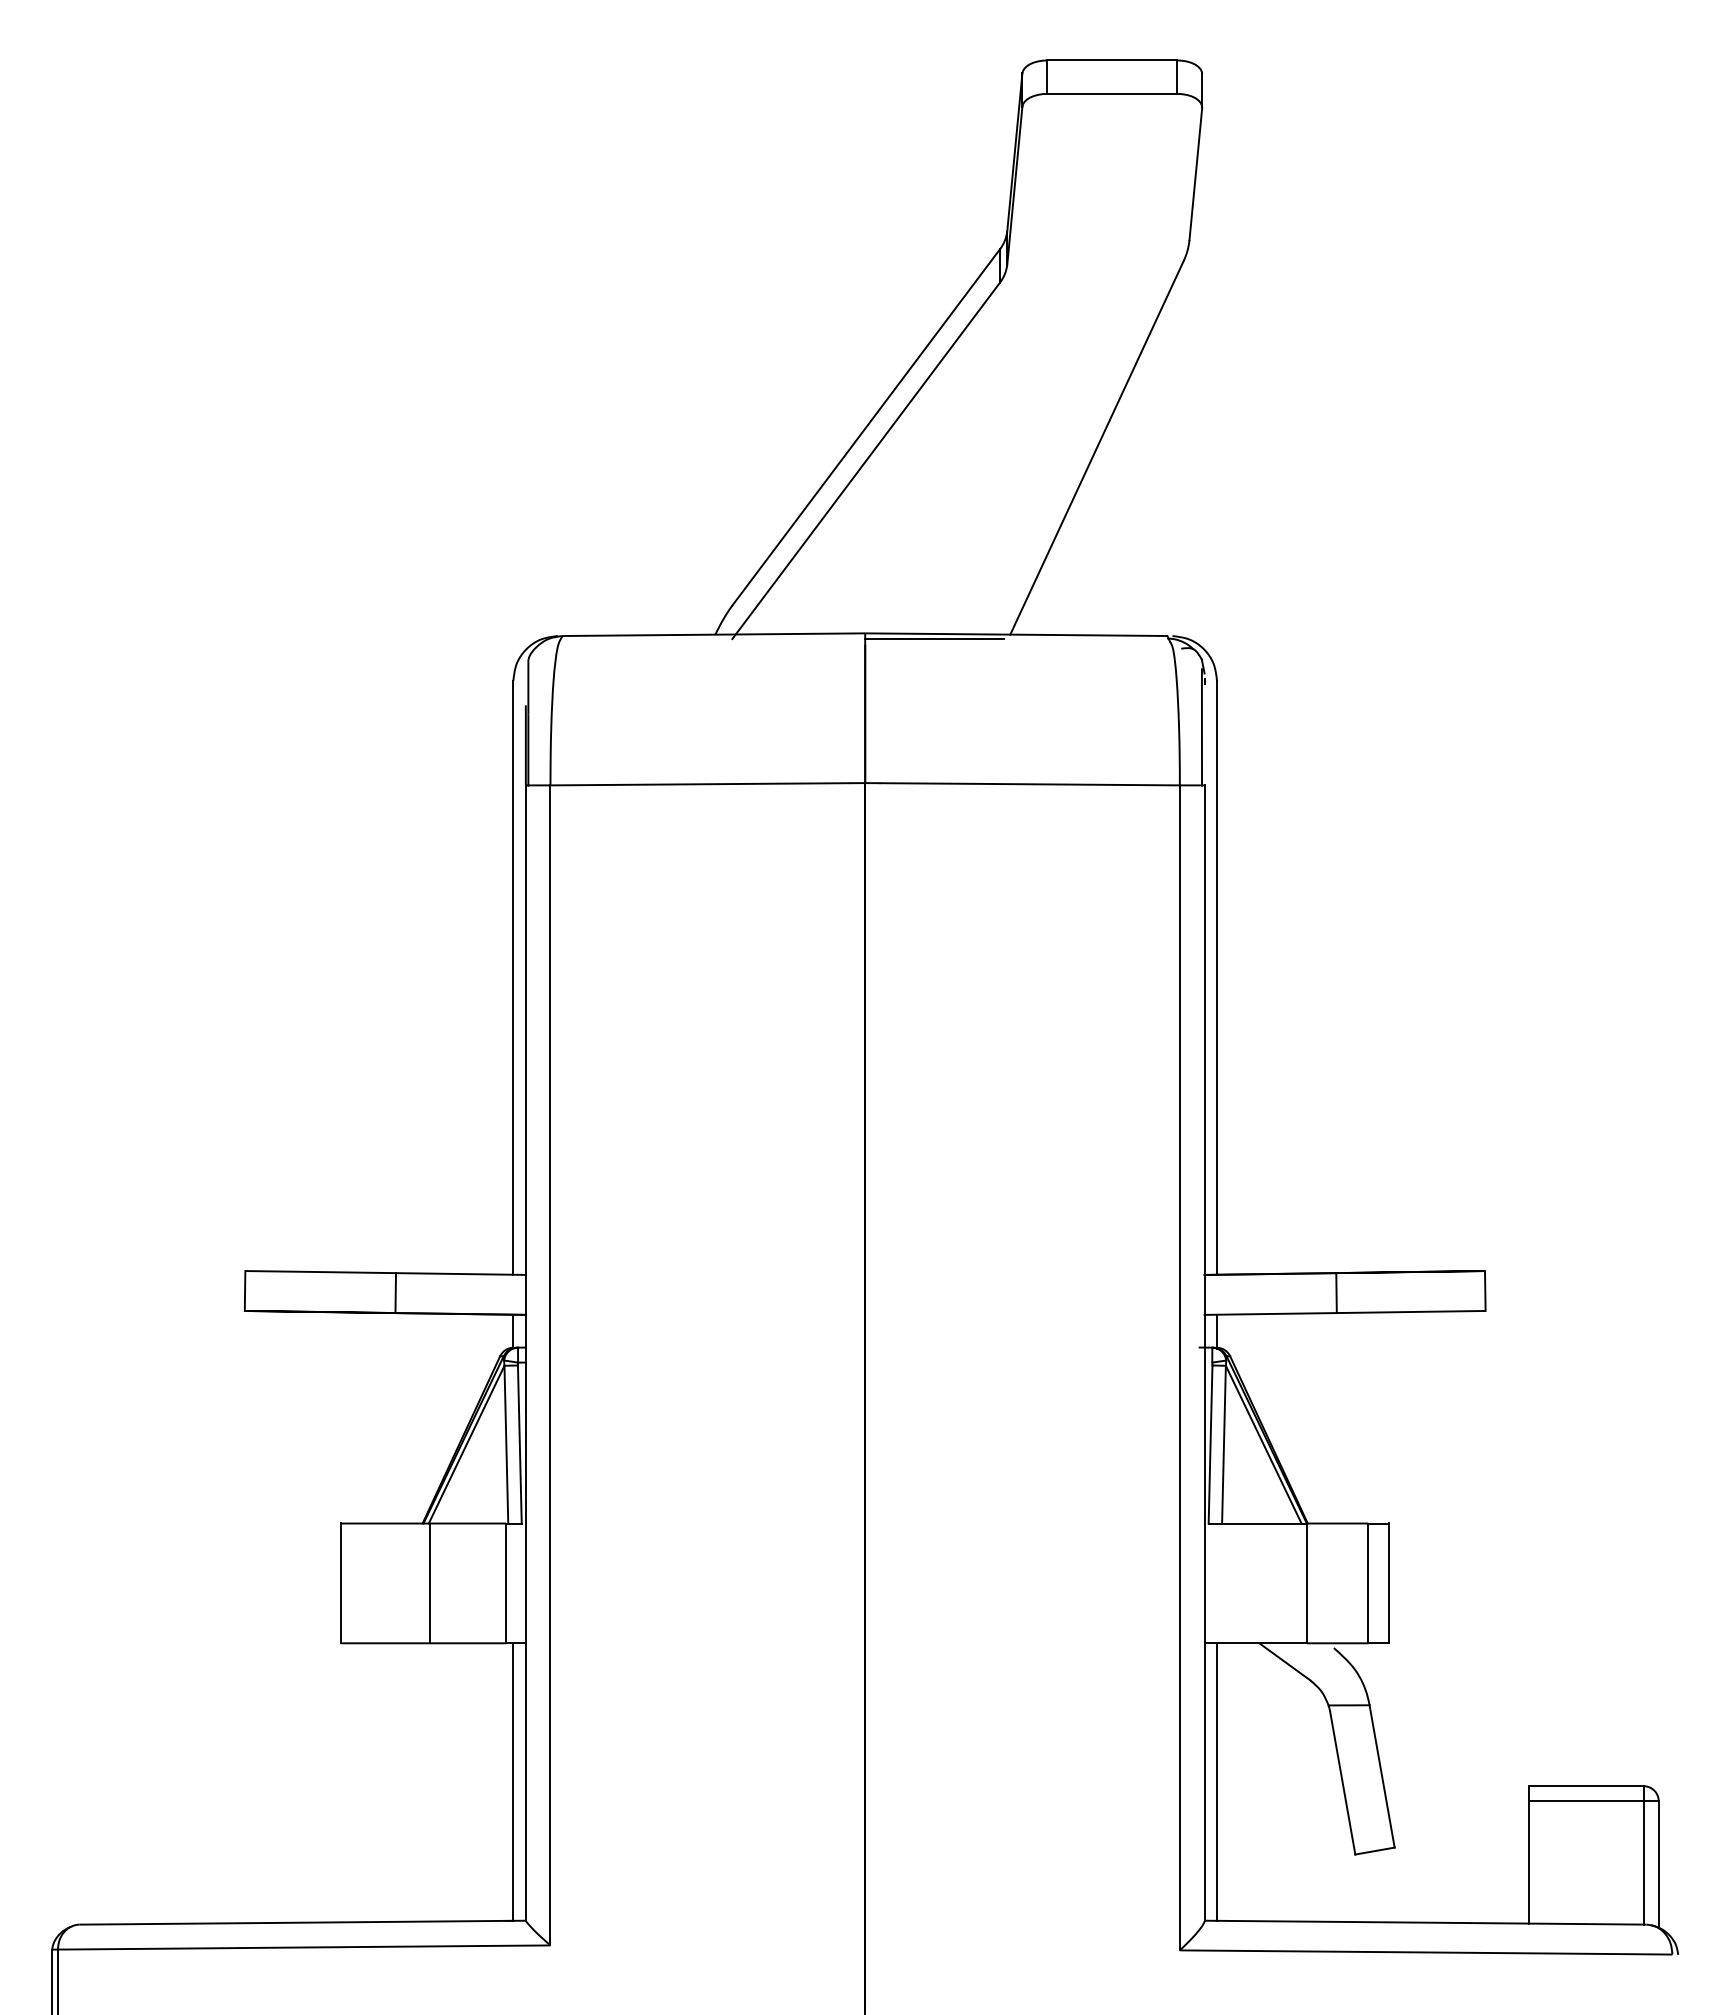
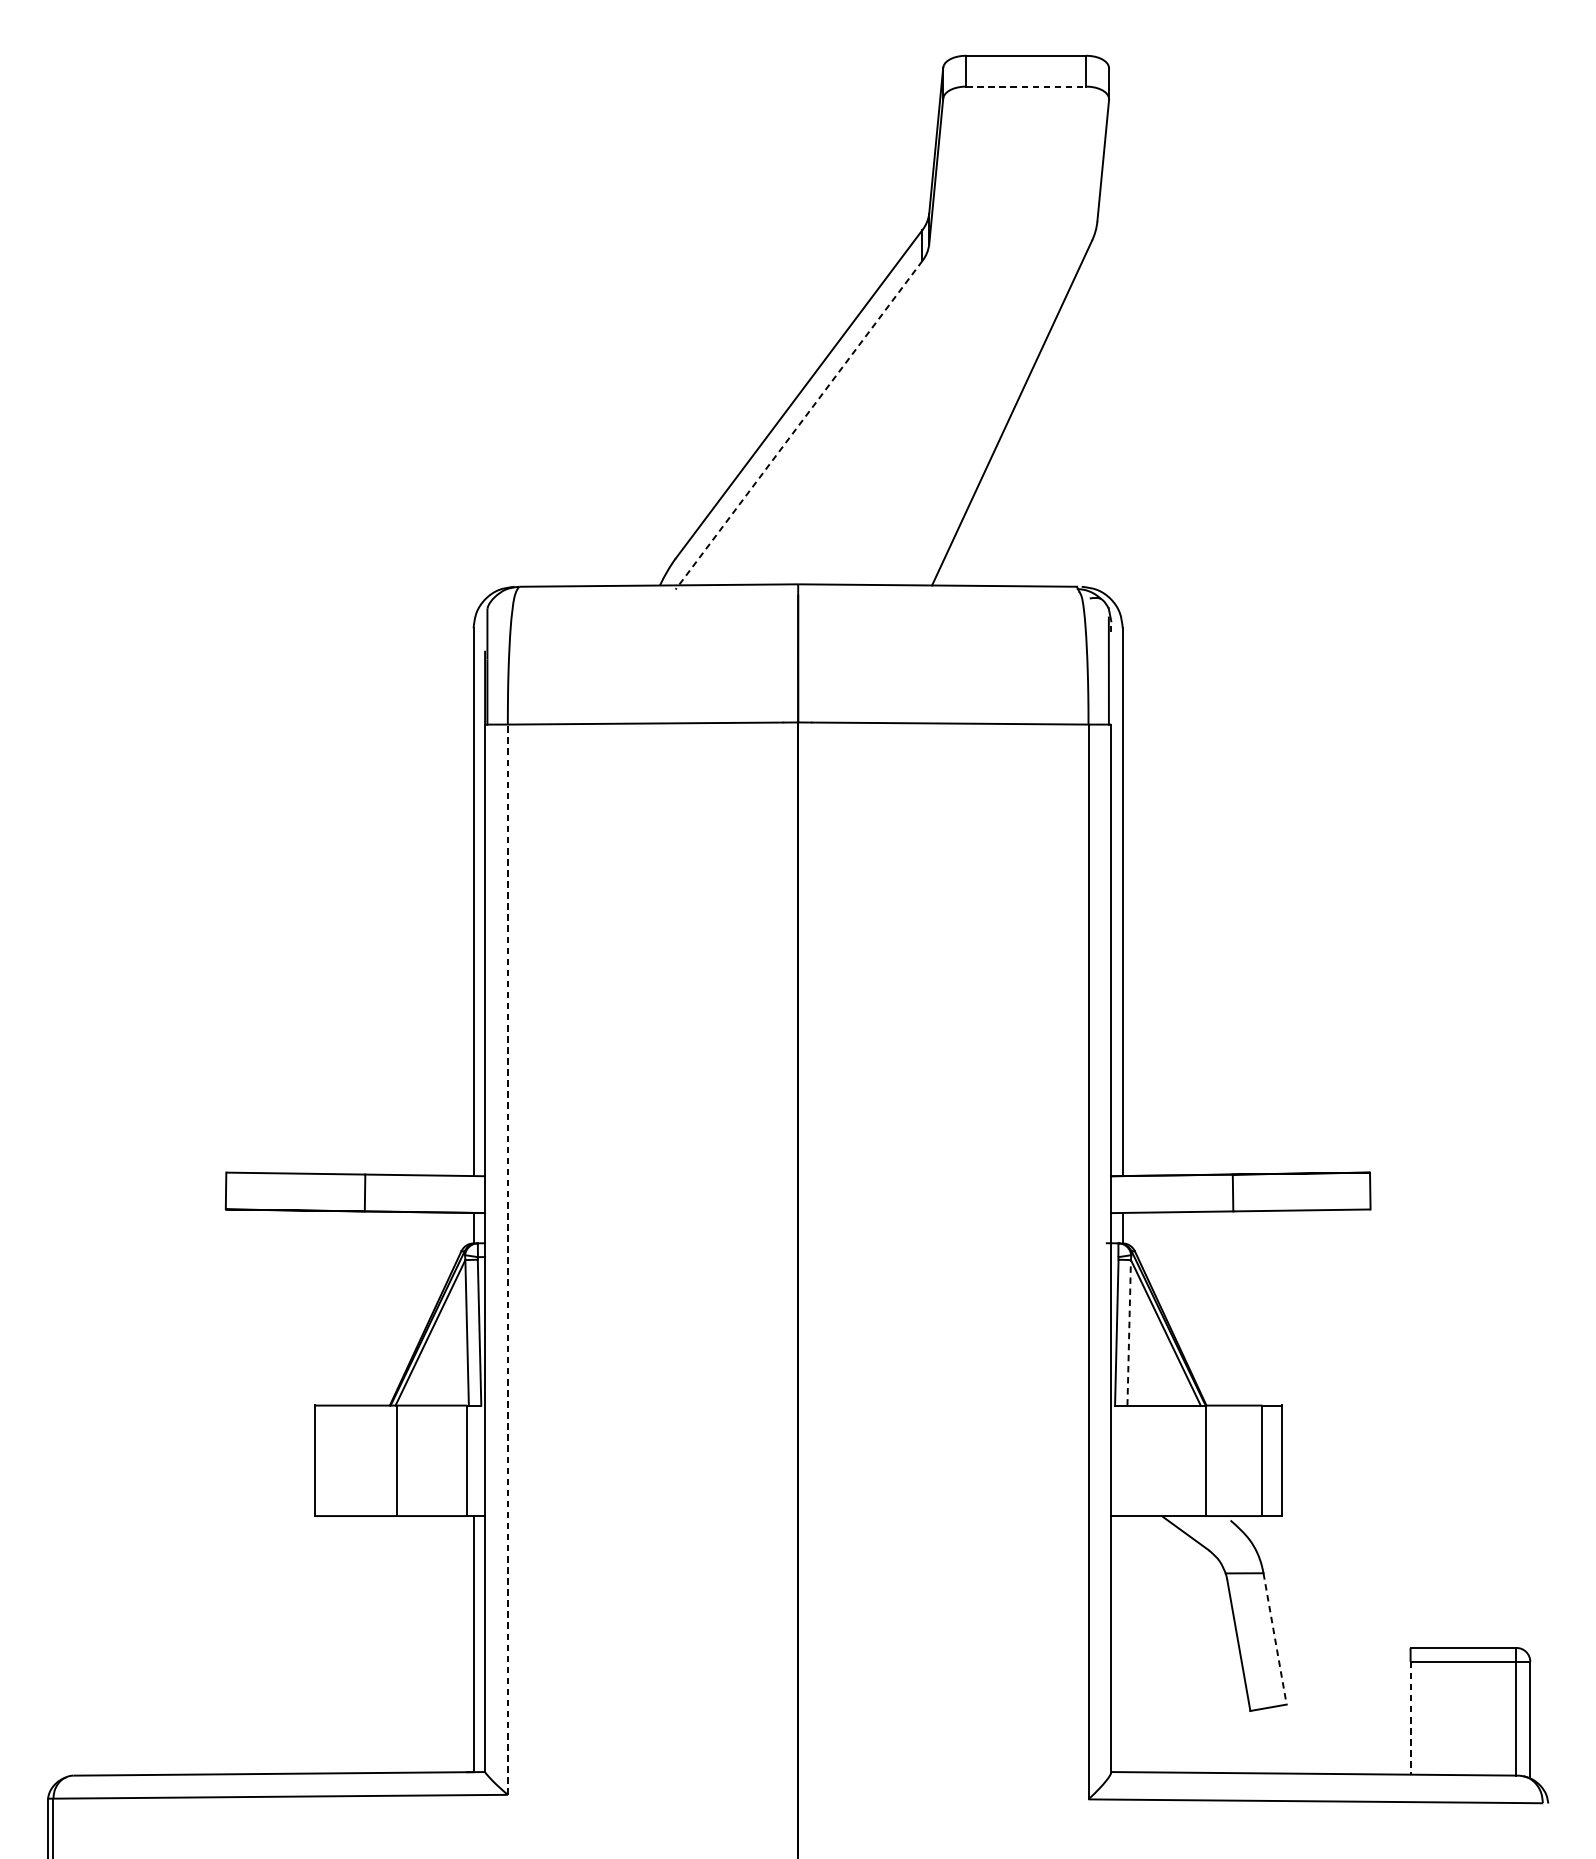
line: (1112, 93) -> (1026, 86), solid -> dashed
line: (866, 460) -> (799, 424), solid -> dashed
line: (934, 639) -> (862, 589), removed
line: (550, 1364) -> (507, 1258), solid -> dashed
line: (1223, 1444) -> (1128, 1332), solid -> dashed
line: (1382, 1776) -> (1275, 1638), solid -> dashed
line: (1217, 1781) -> (1123, 1643), removed
line: (1528, 1862) -> (1410, 1718), solid -> dashed

